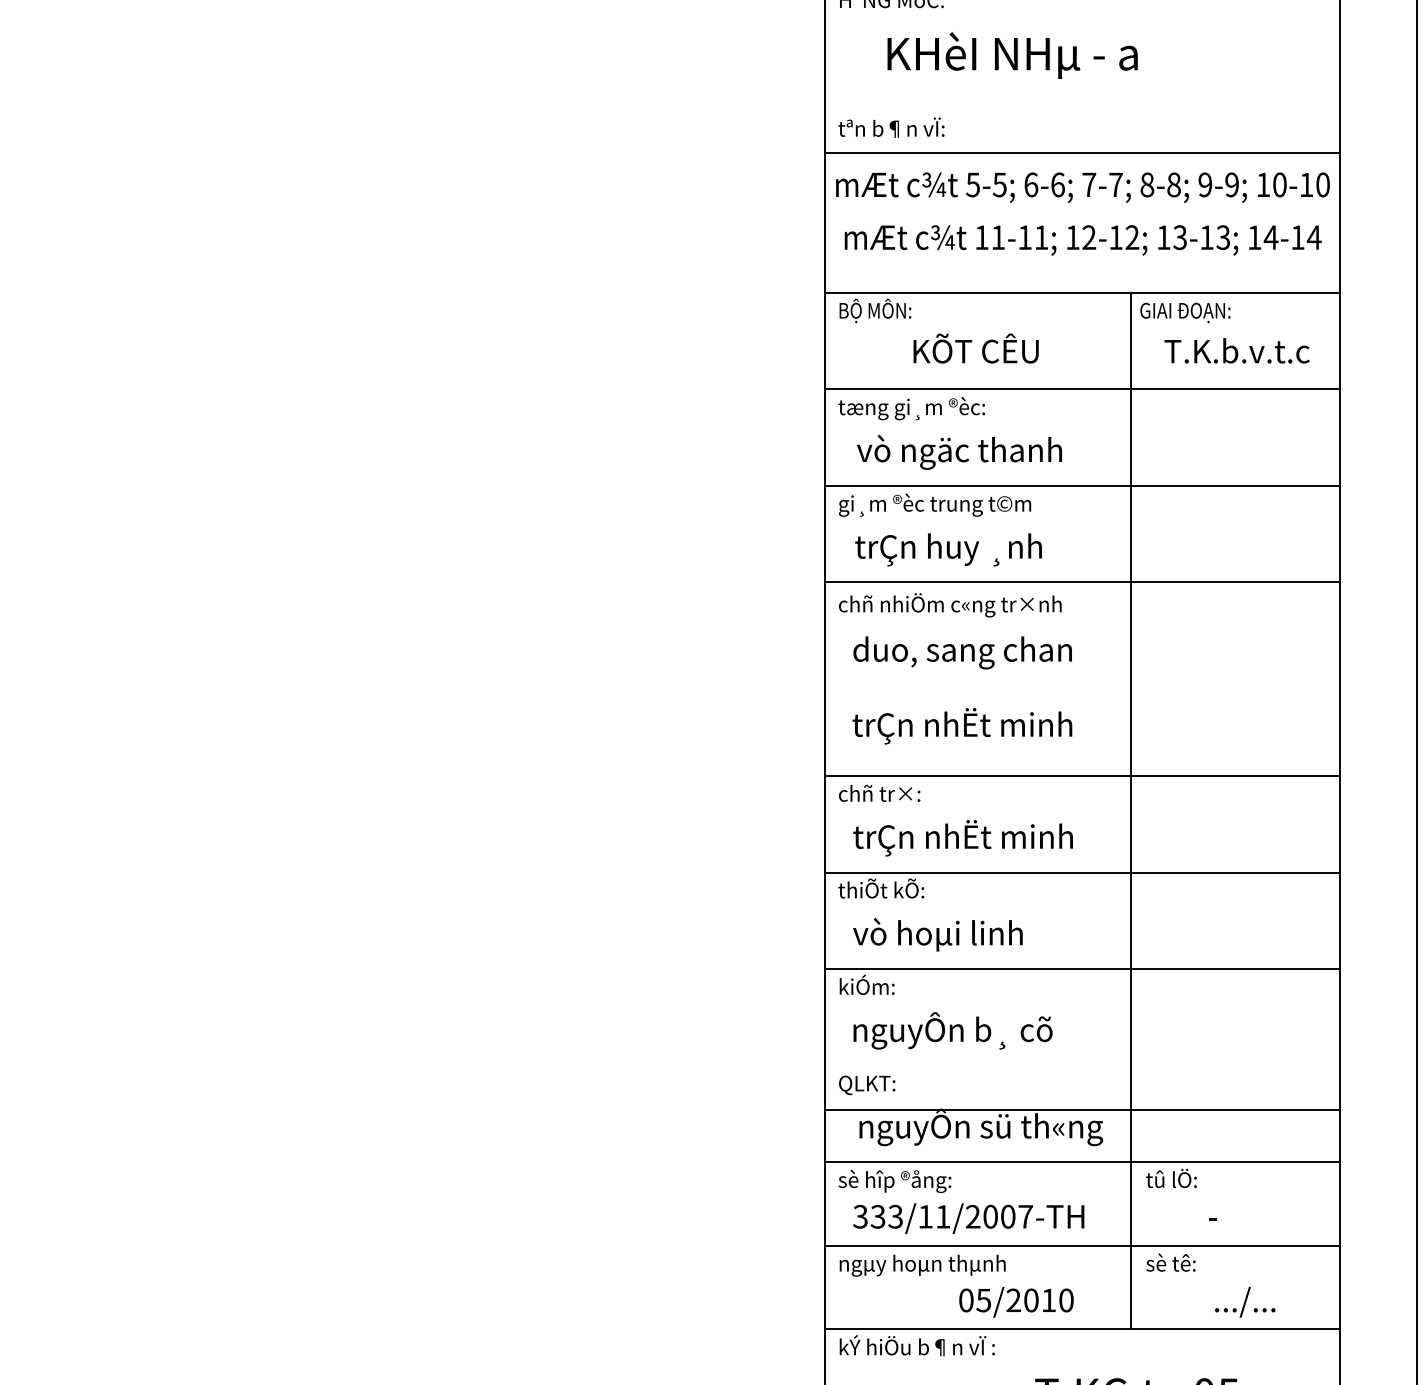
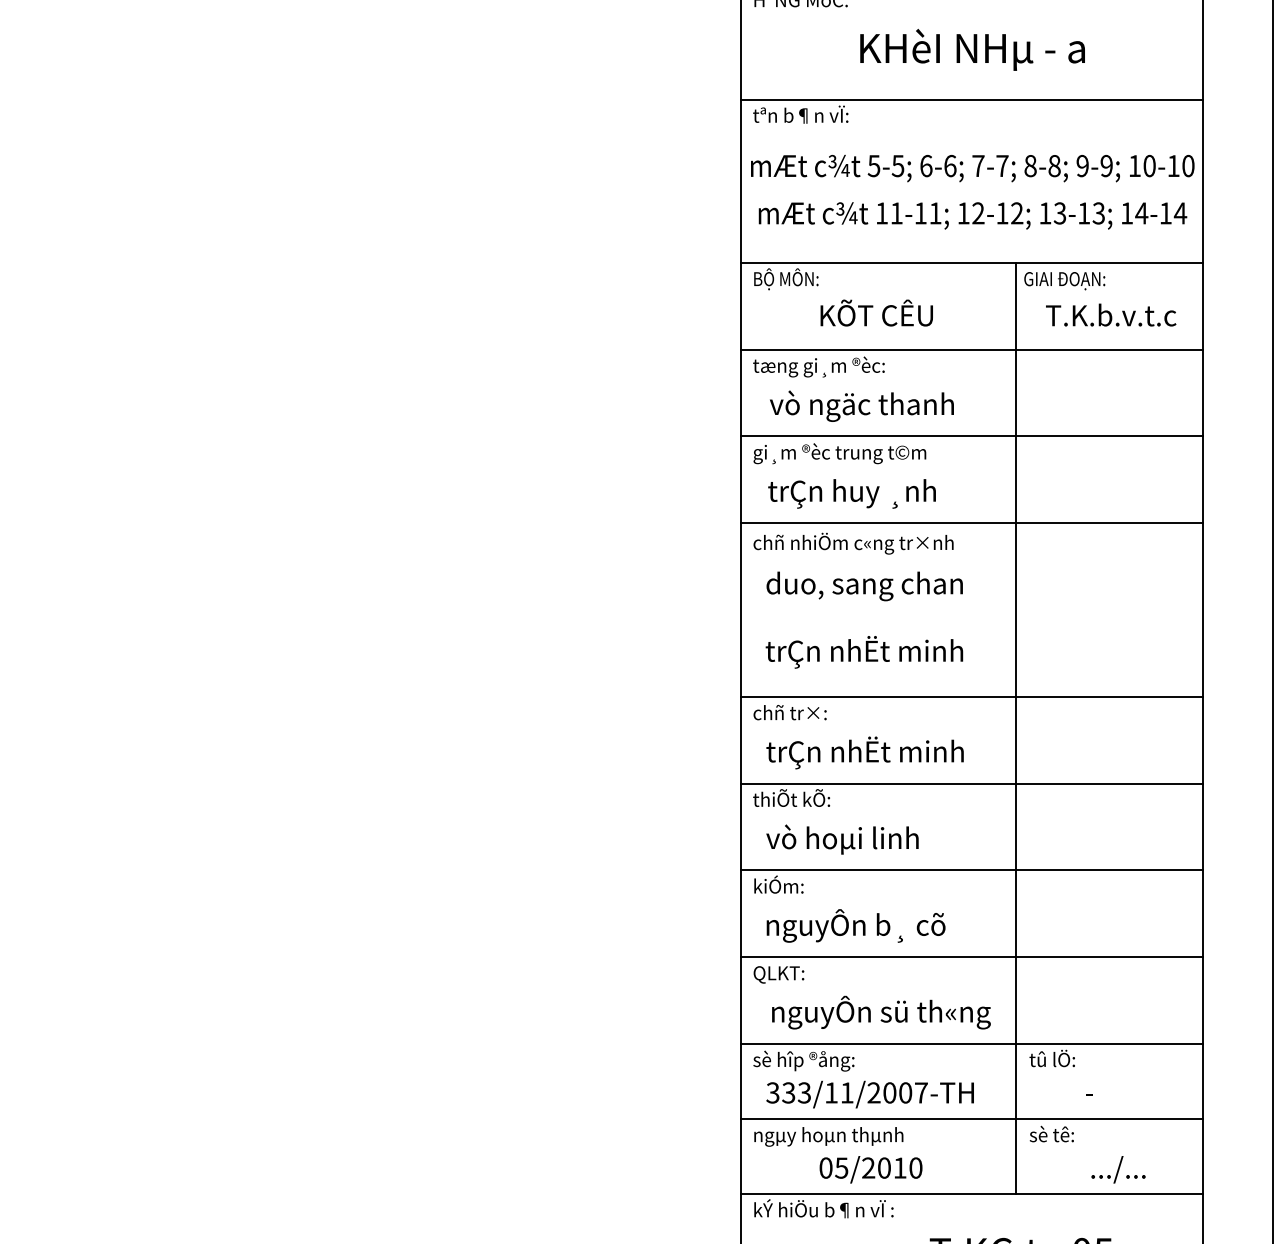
text: (1012, 55) -> (972, 49), moved
line: (1082, 153) -> (972, 99), moved
line: (1082, 1110) -> (972, 957), moved
text: (1015, 1302) -> (870, 1169), moved

